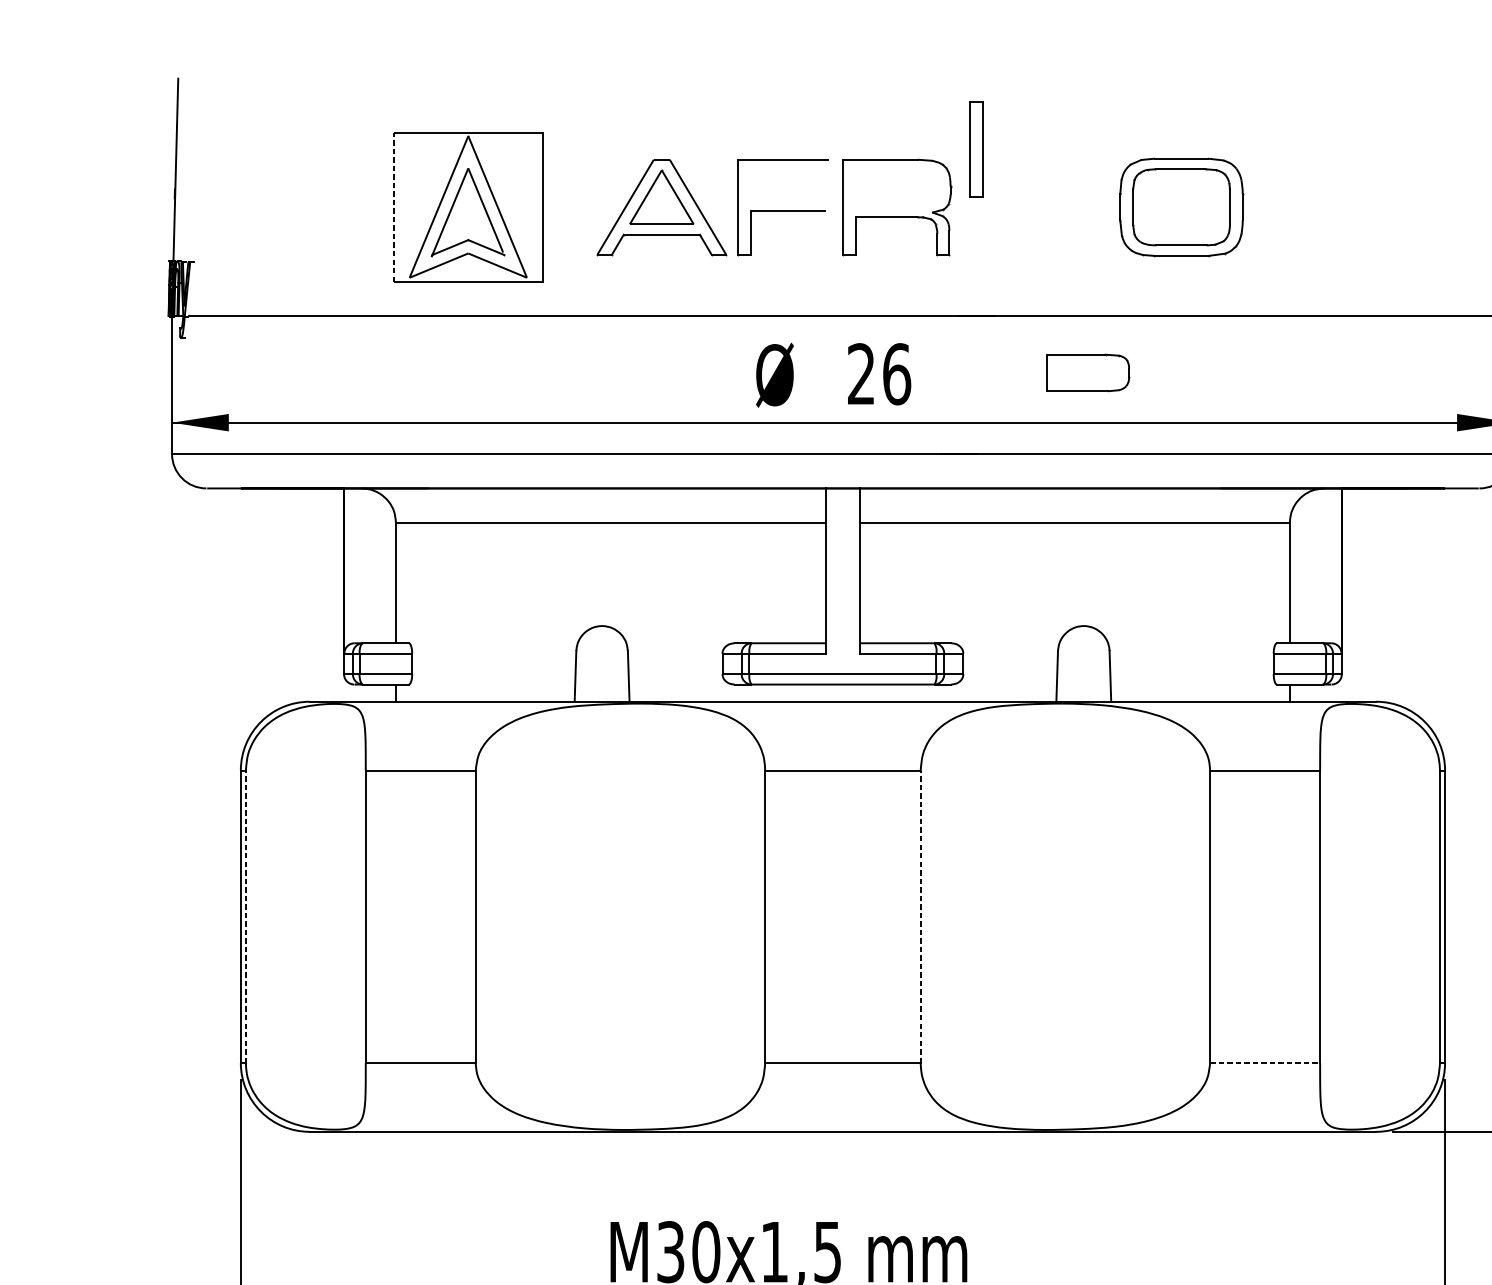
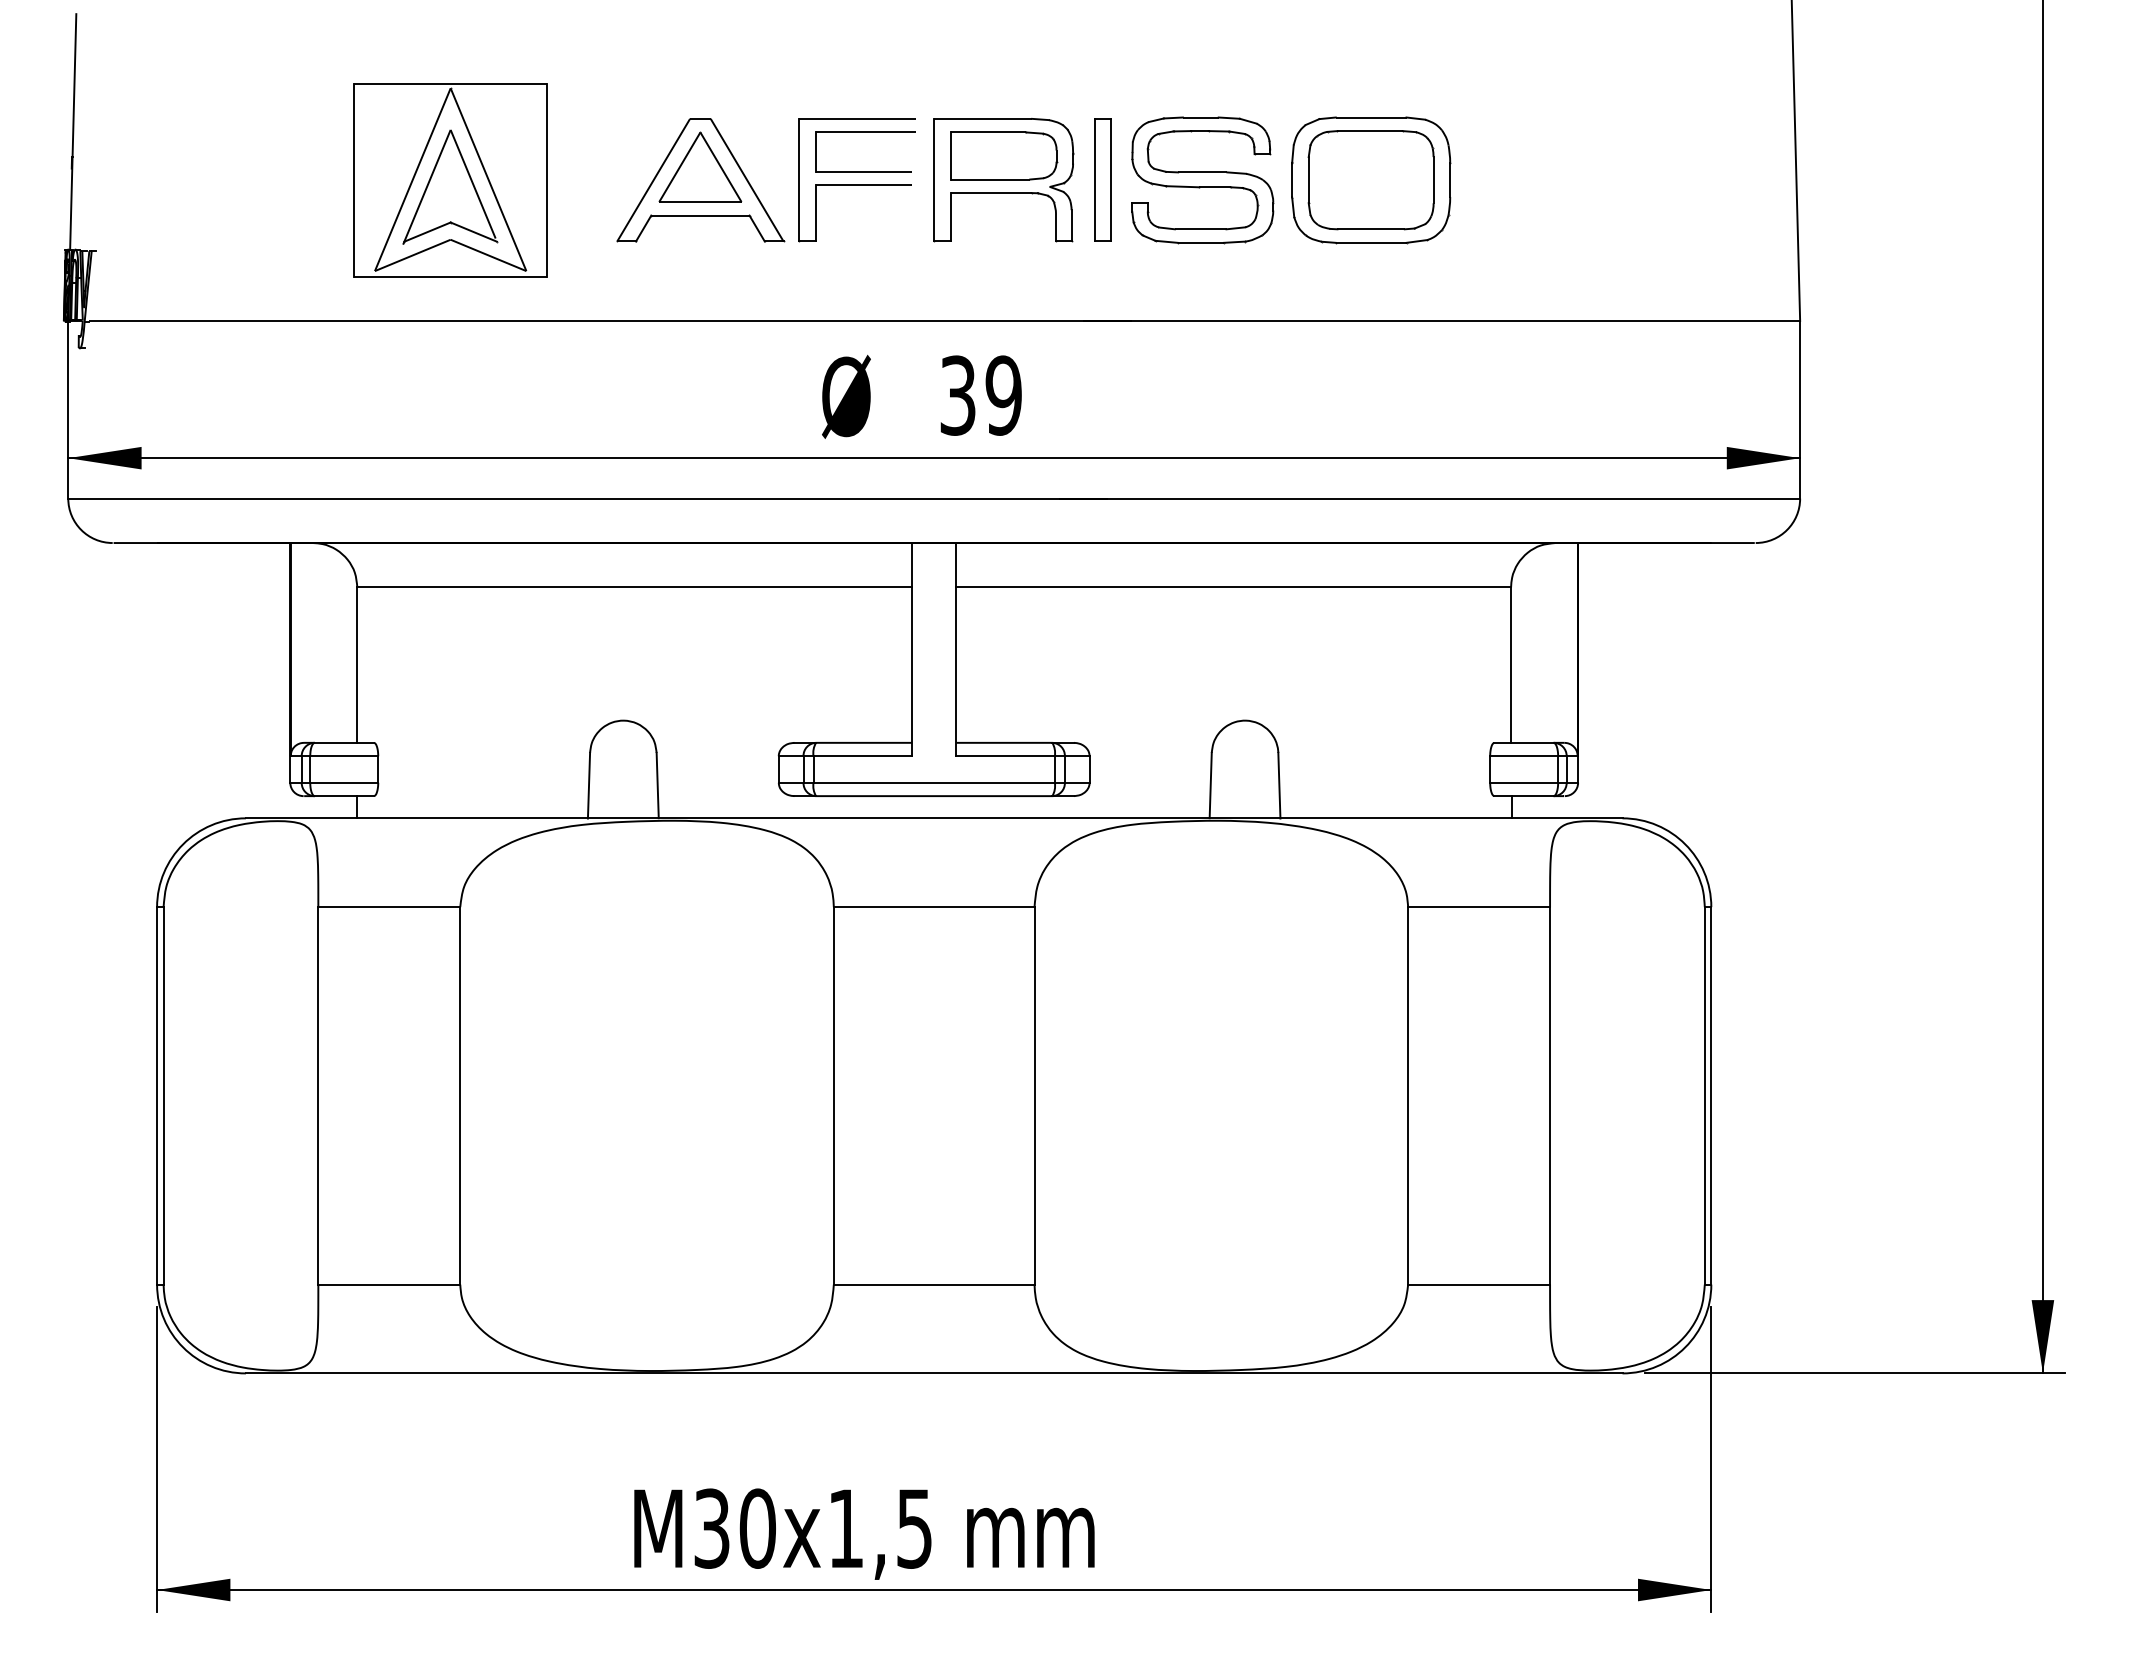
part: (975, 149) -> (1102, 179), moved
part: (789, 170) -> (865, 132), added
line: (393, 206) -> (354, 179), dashed -> solid
part: (1050, 207) -> (1202, 180), added
part: (1088, 372) -> (1004, 155), moved
text: (879, 374) -> (981, 395), 26 -> 39
line: (245, 916) -> (163, 1095), dashed -> solid
line: (920, 916) -> (1034, 1095), dashed -> solid
line: (1265, 1062) -> (1479, 1284), dashed -> solid

